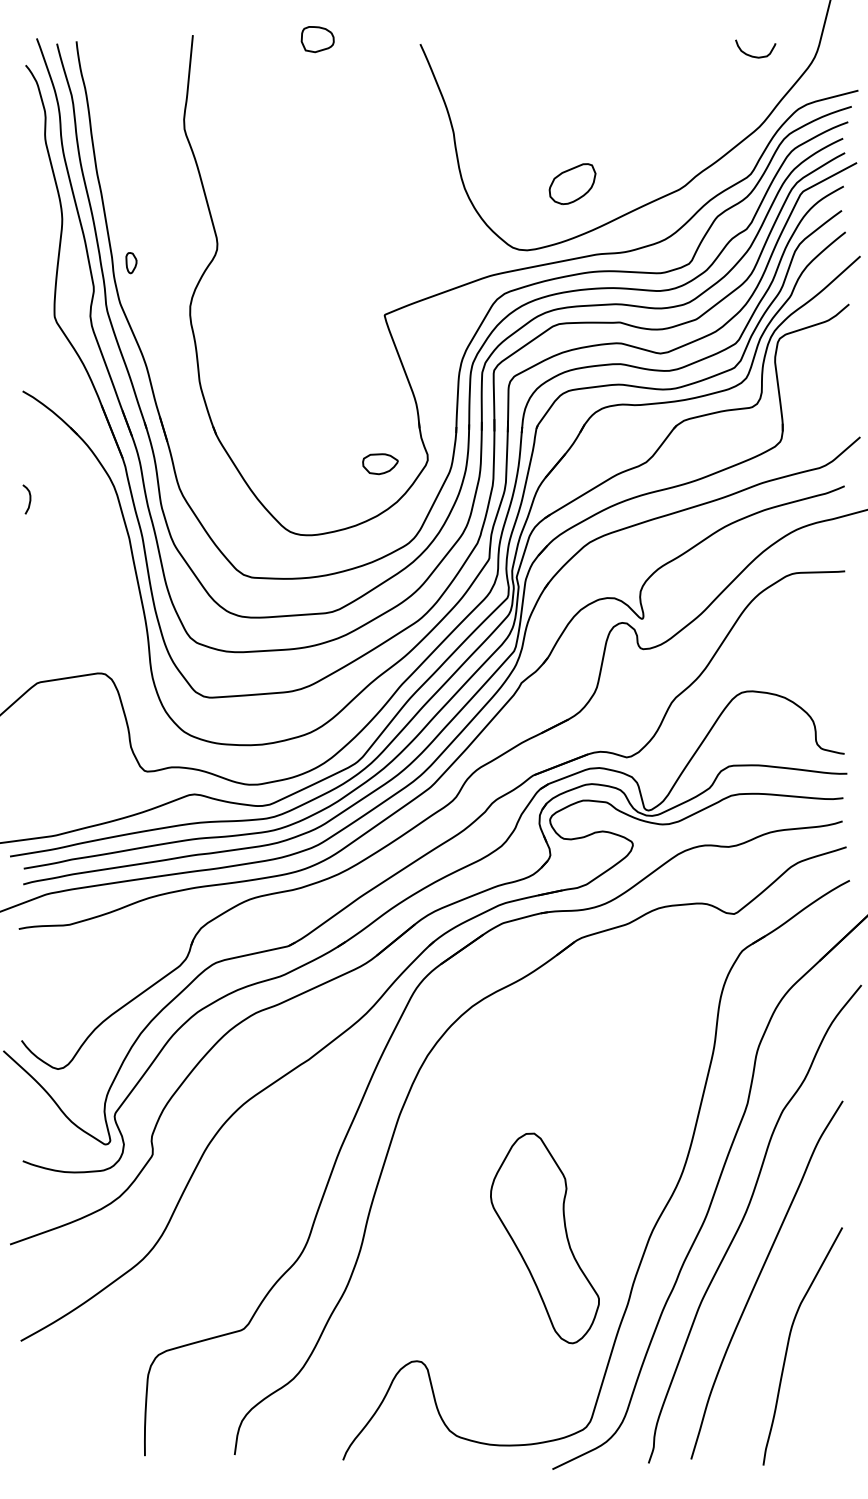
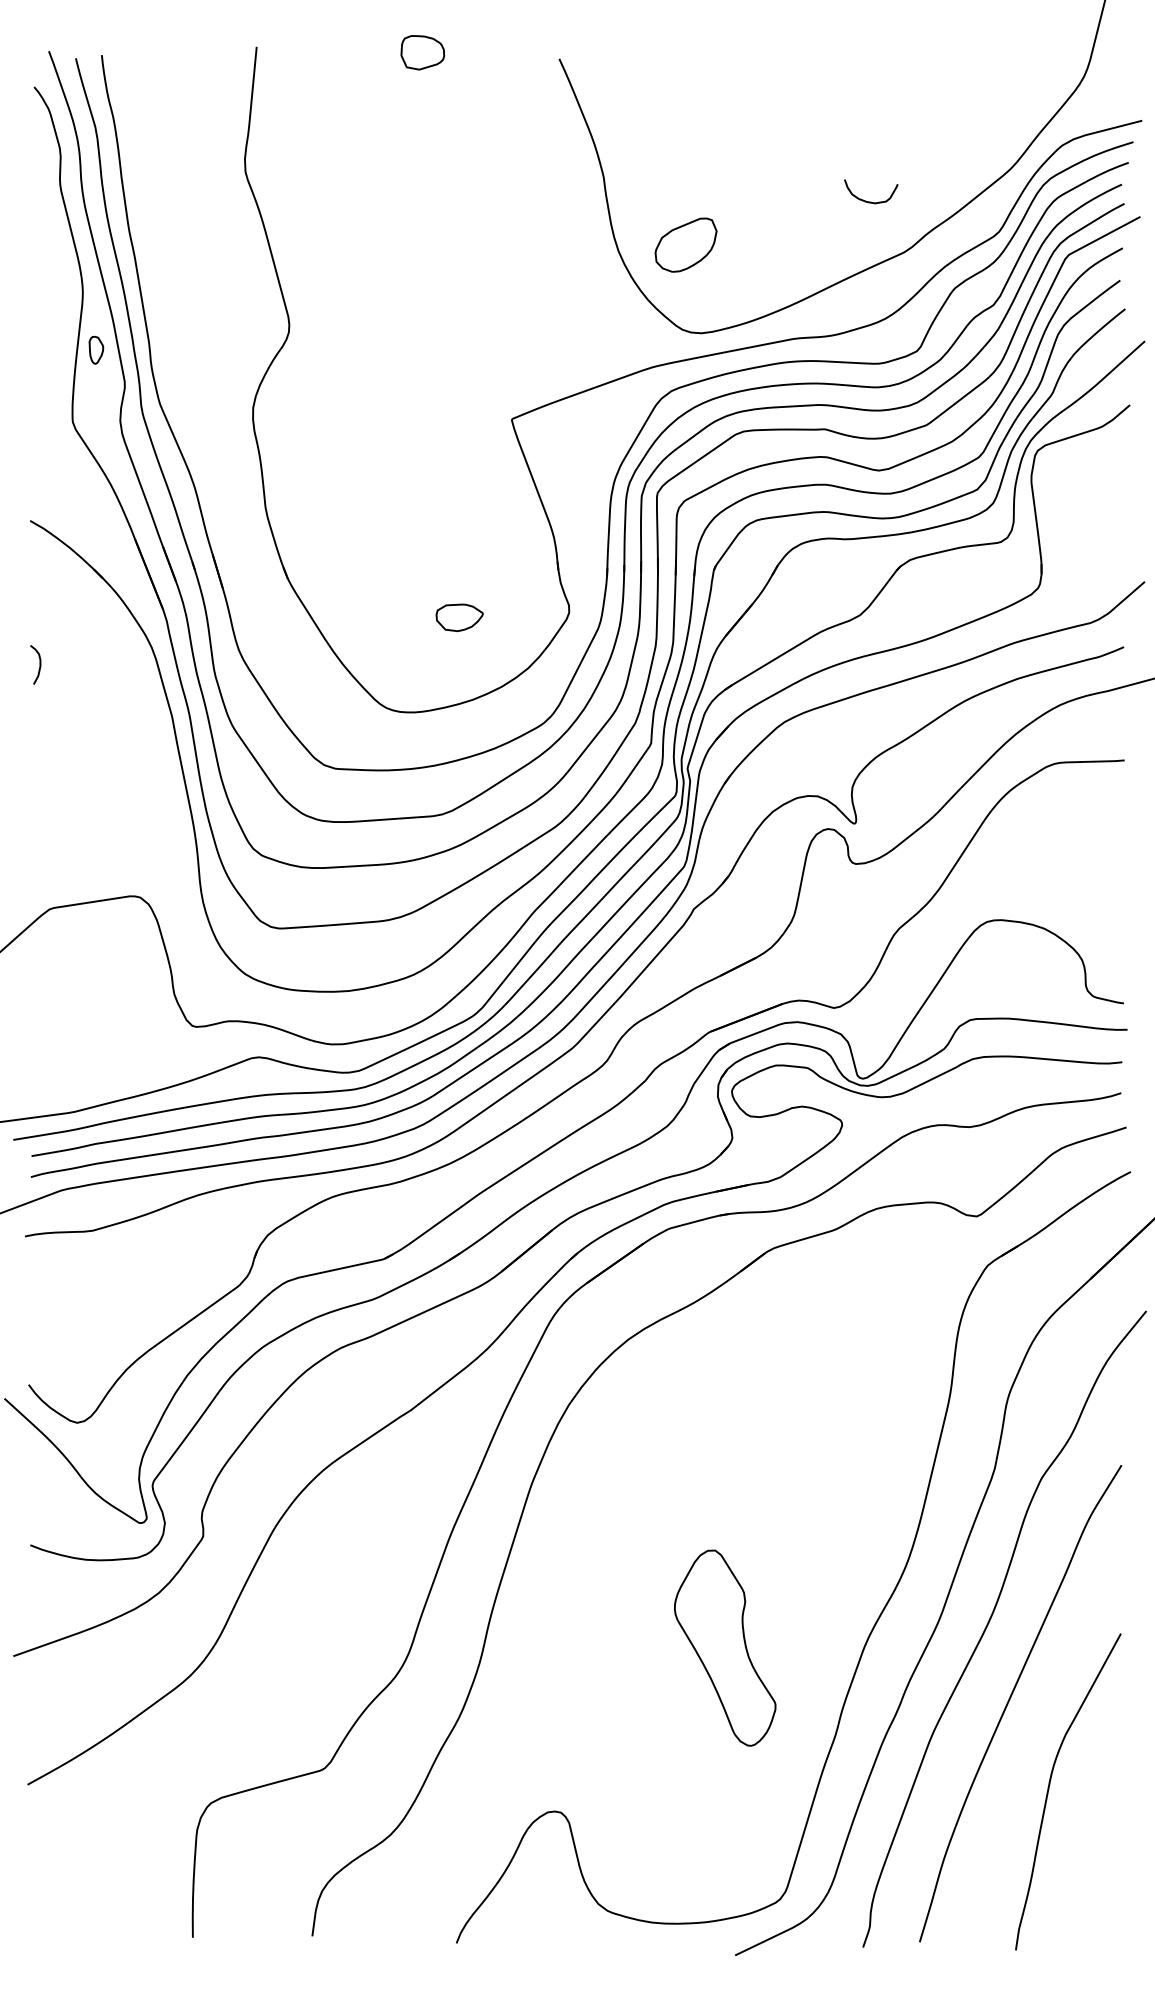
curve: (752, 55) -> (866, 200), moved
part: (572, 183) -> (685, 244), moved
part: (131, 263) -> (96, 350), moved
part: (380, 464) -> (459, 618), moved
part: (544, 1238) -> (724, 1648), size x0.7

